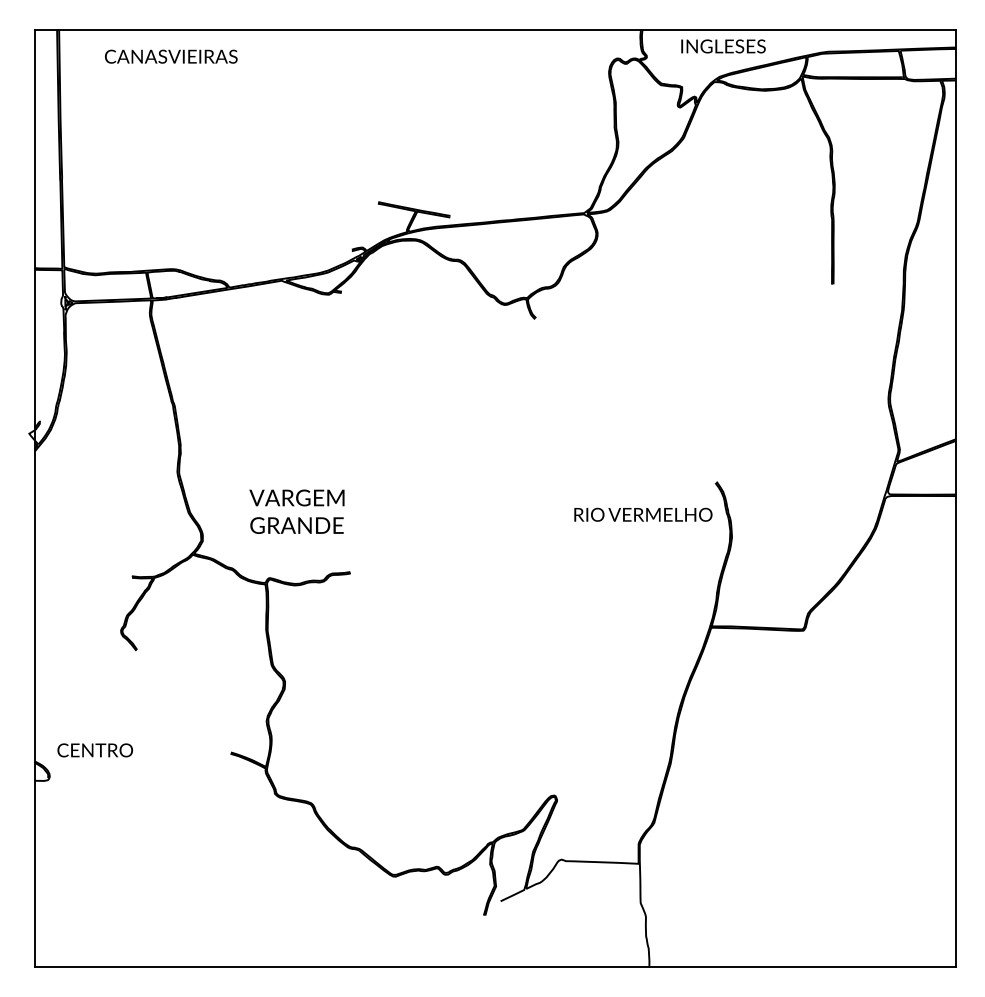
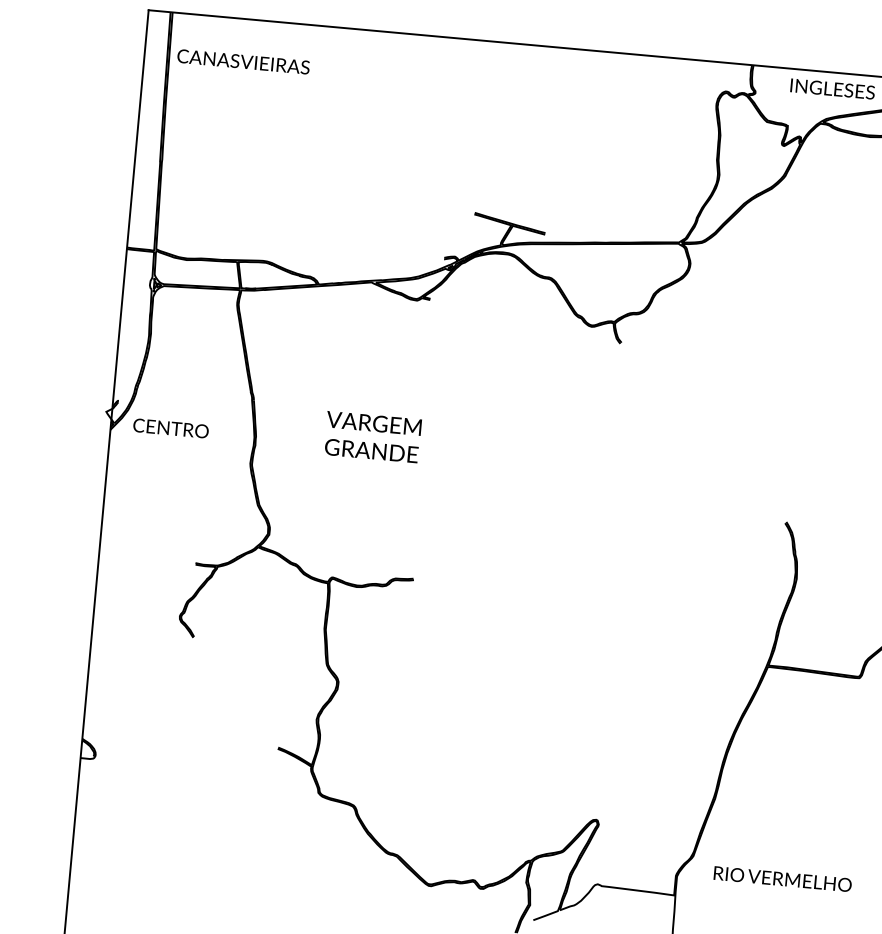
text: (171, 56) -> (243, 61), moved
text: (296, 511) -> (372, 436), moved
text: (643, 514) -> (782, 878), moved
text: (95, 750) -> (171, 428), moved

